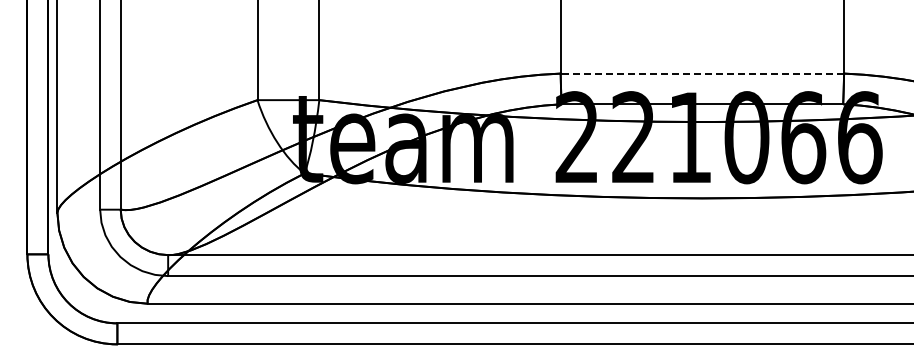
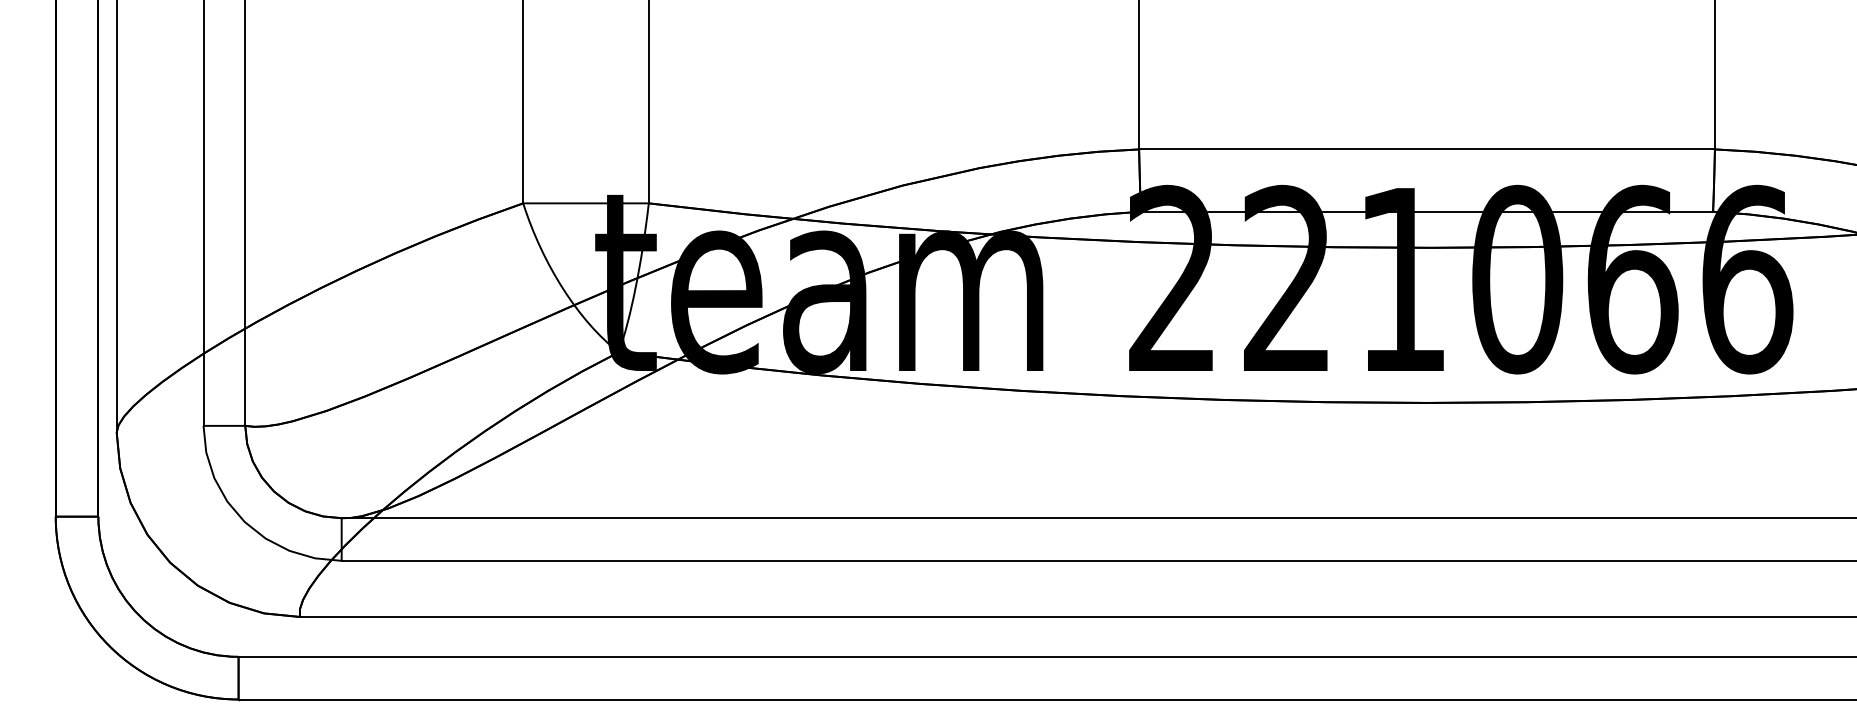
line: (702, 73) -> (1427, 149), dashed -> solid

